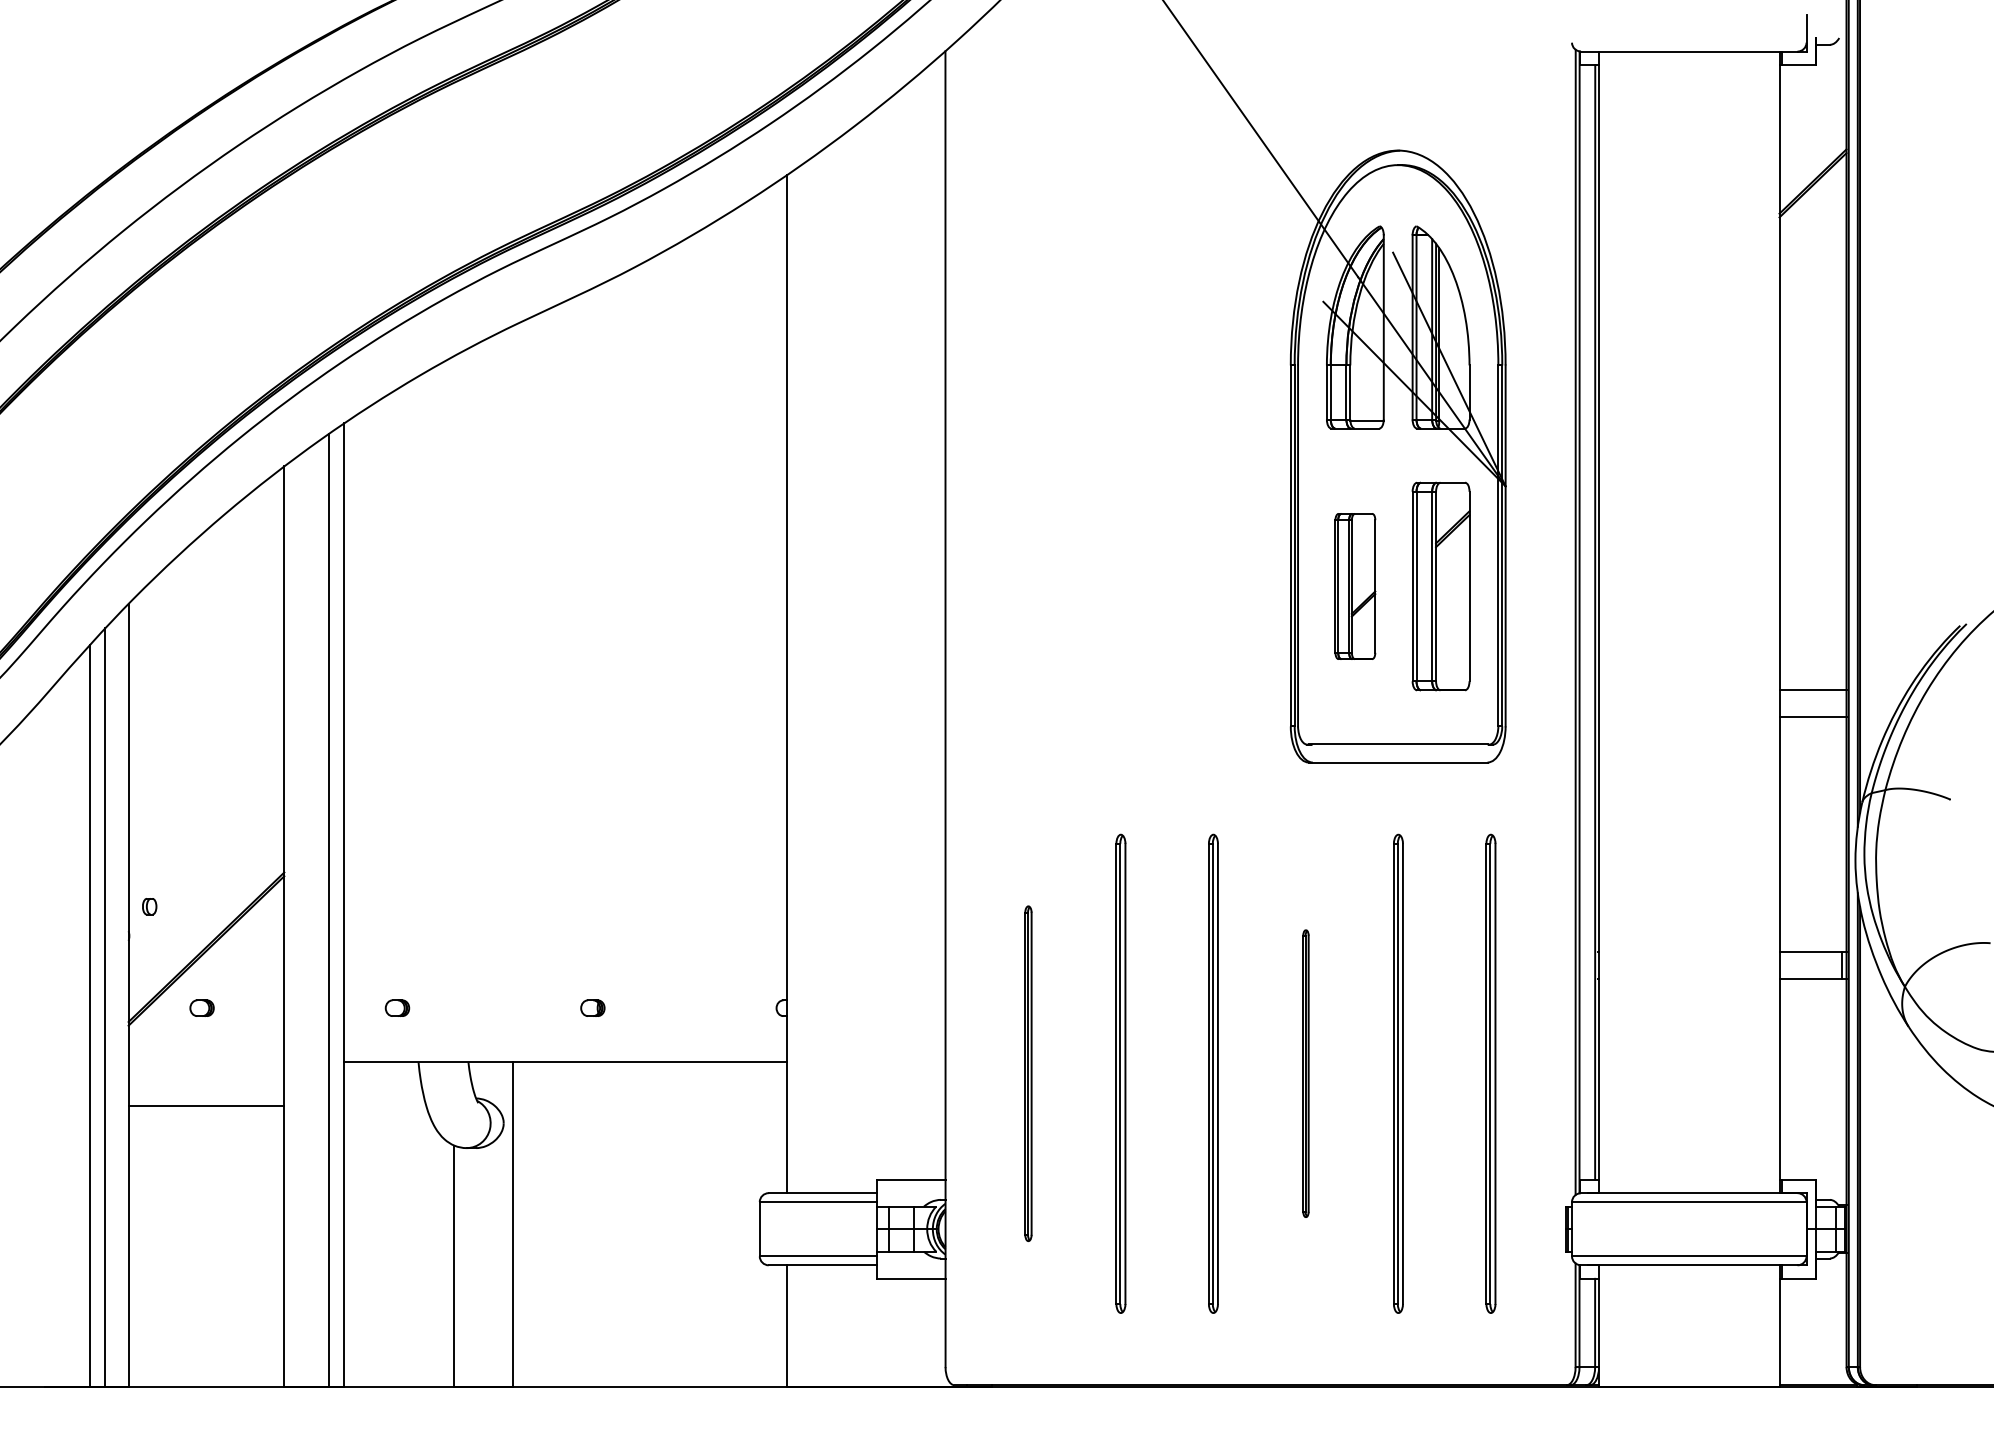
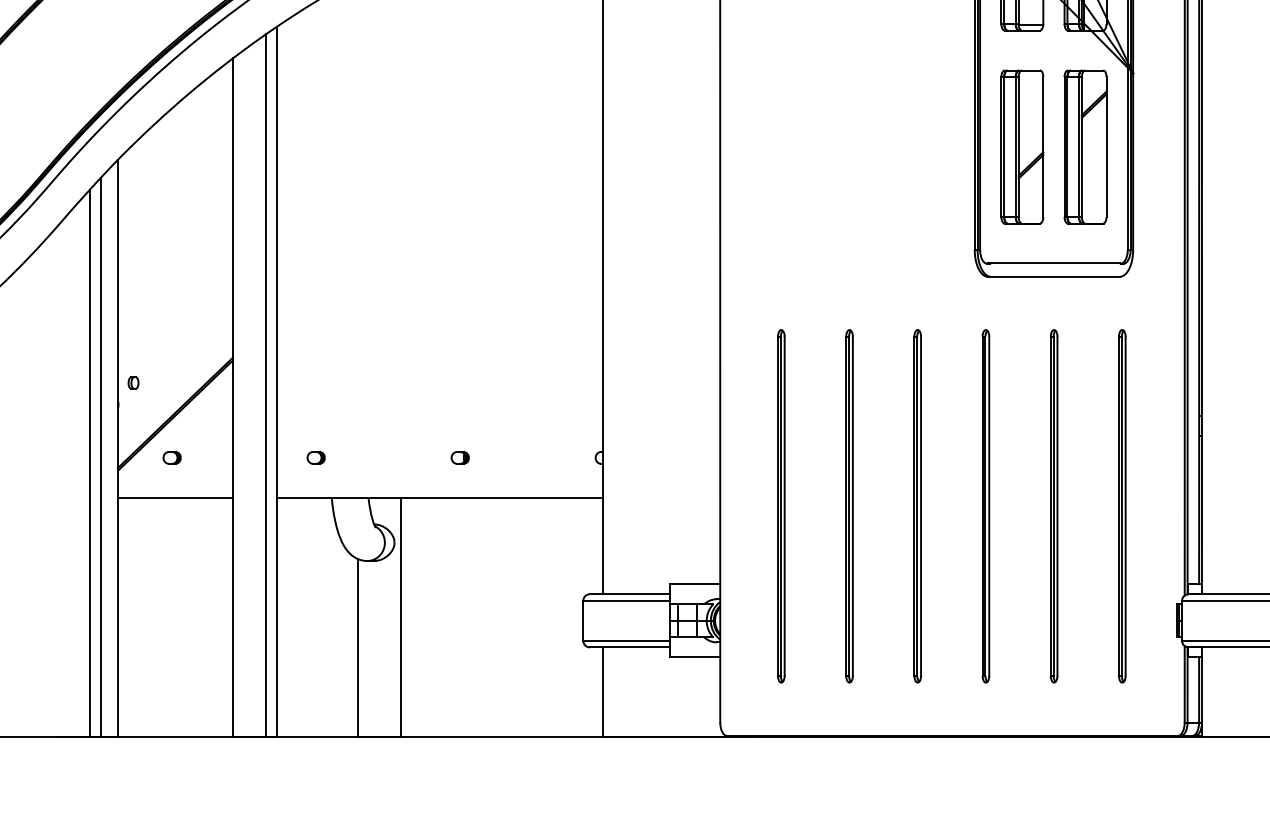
part: (1355, 586) -> (1022, 147), size x1.43
part: (1028, 1073) -> (781, 506), size x1.43
part: (1305, 1073) -> (985, 506), size x1.67
line: (206, 1106) -> (175, 497), moved

